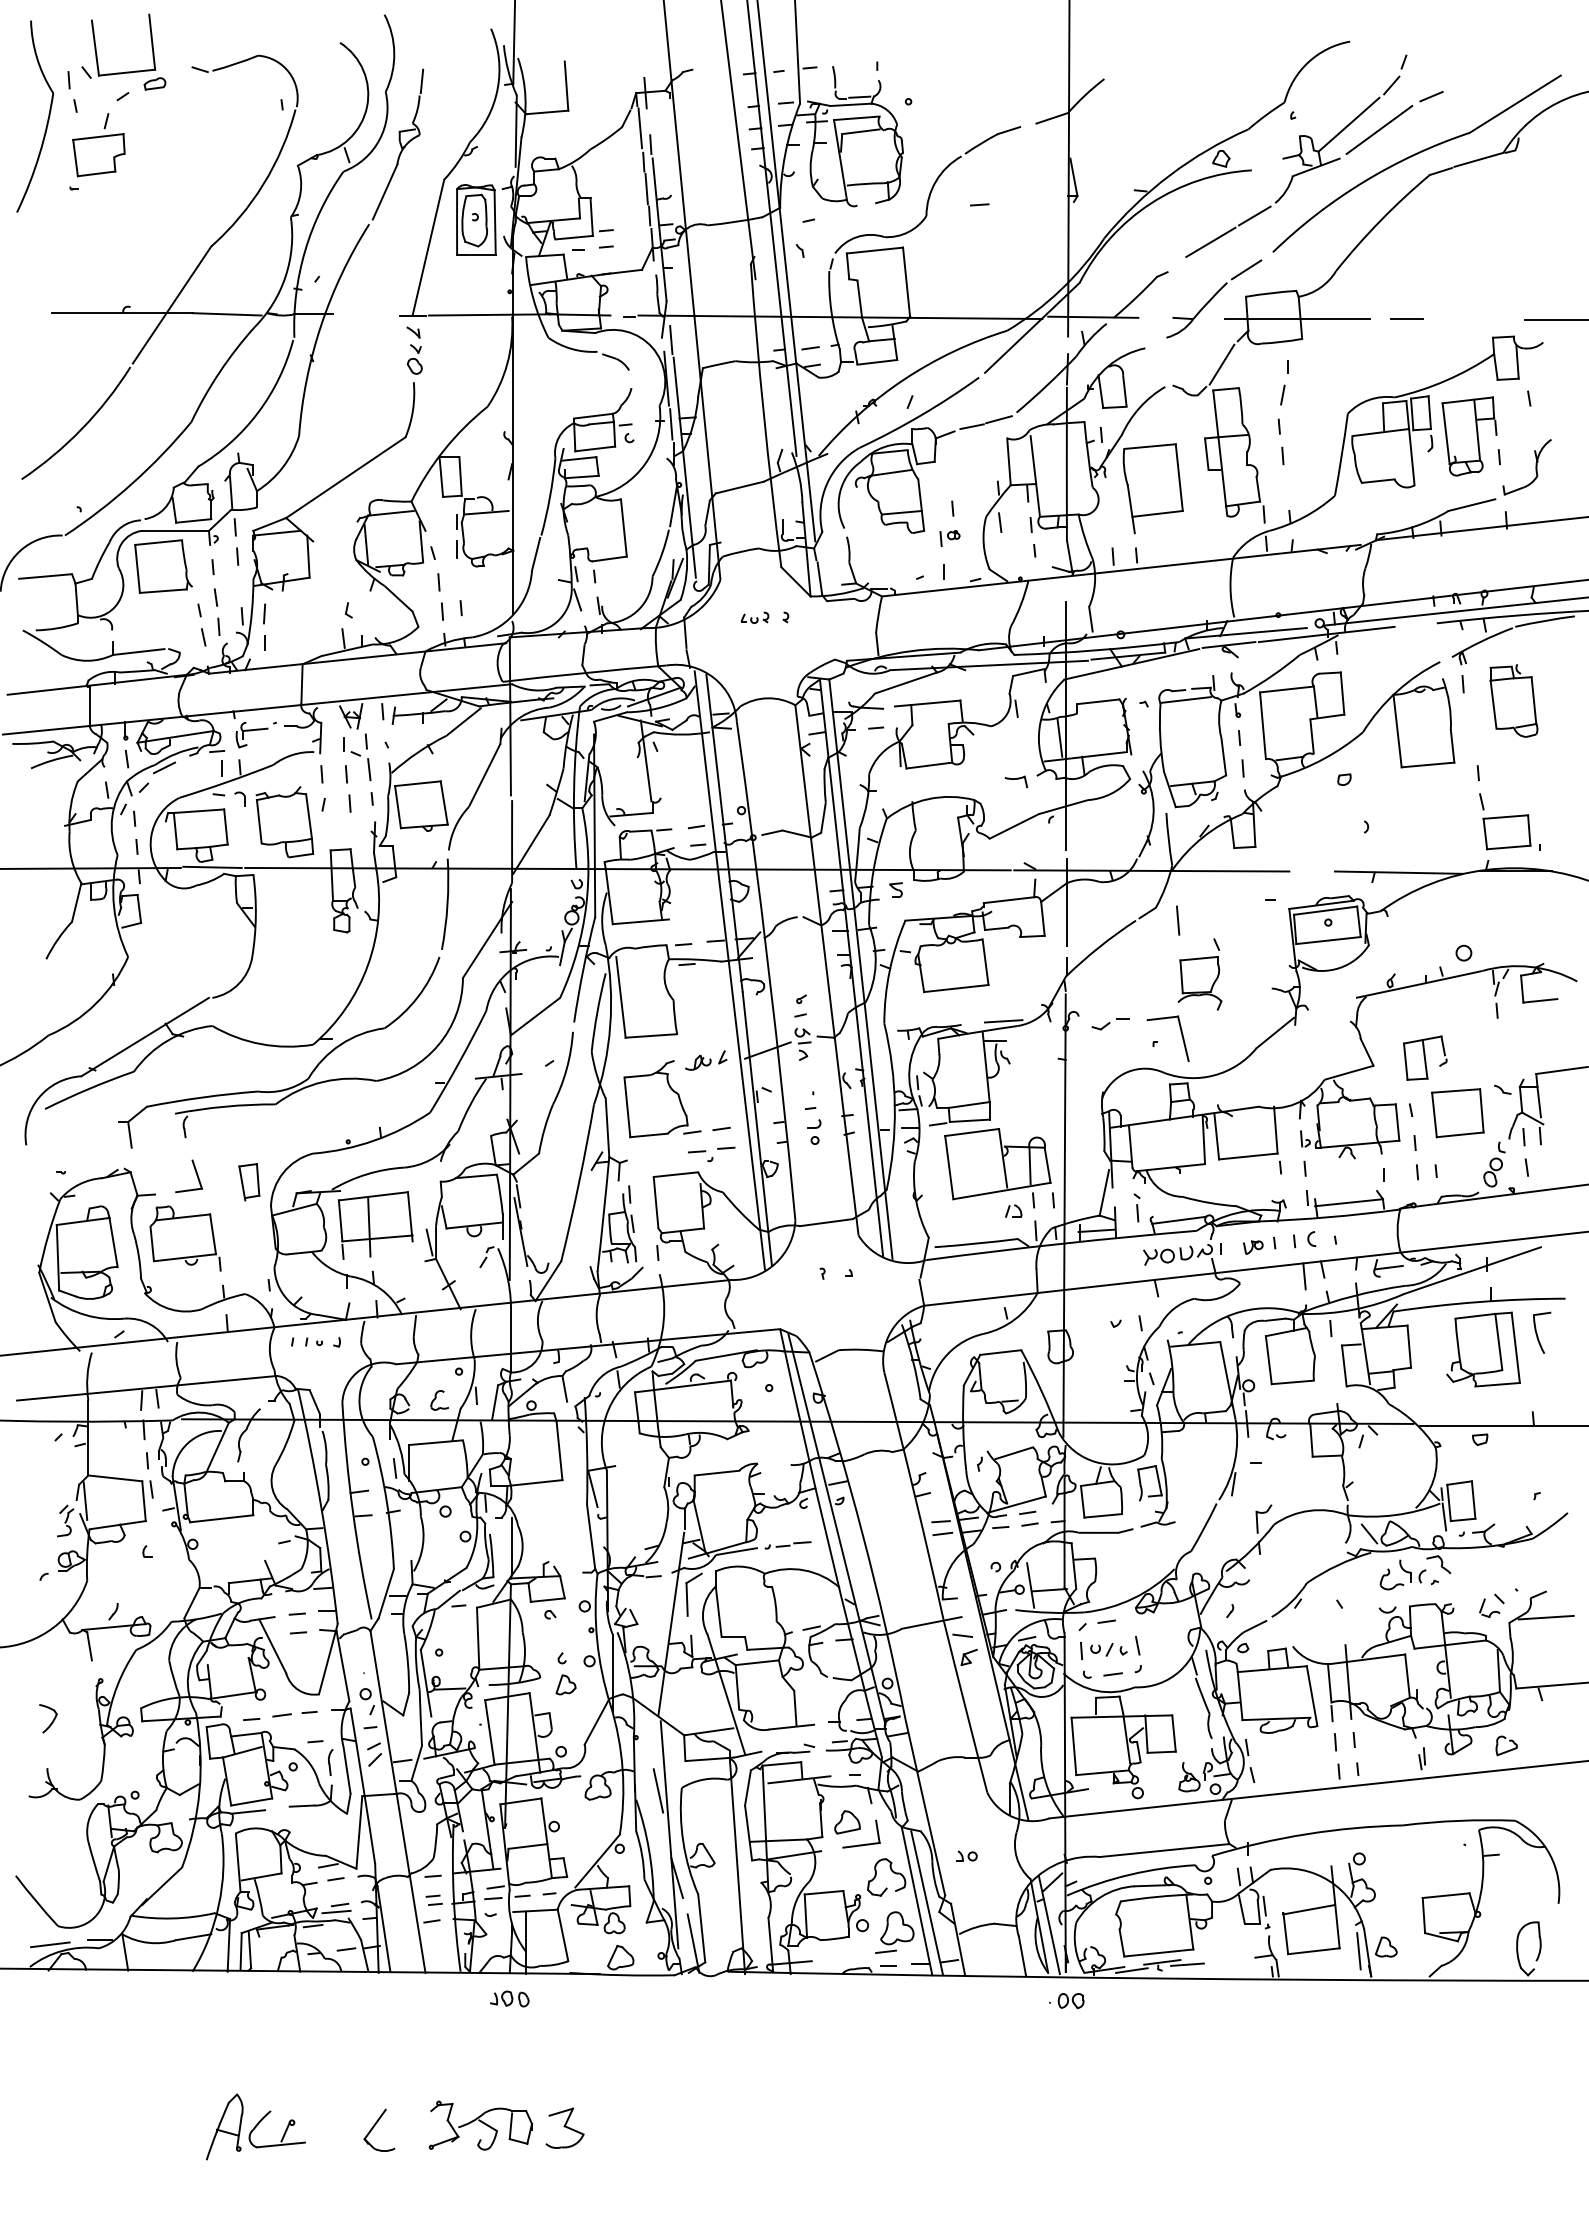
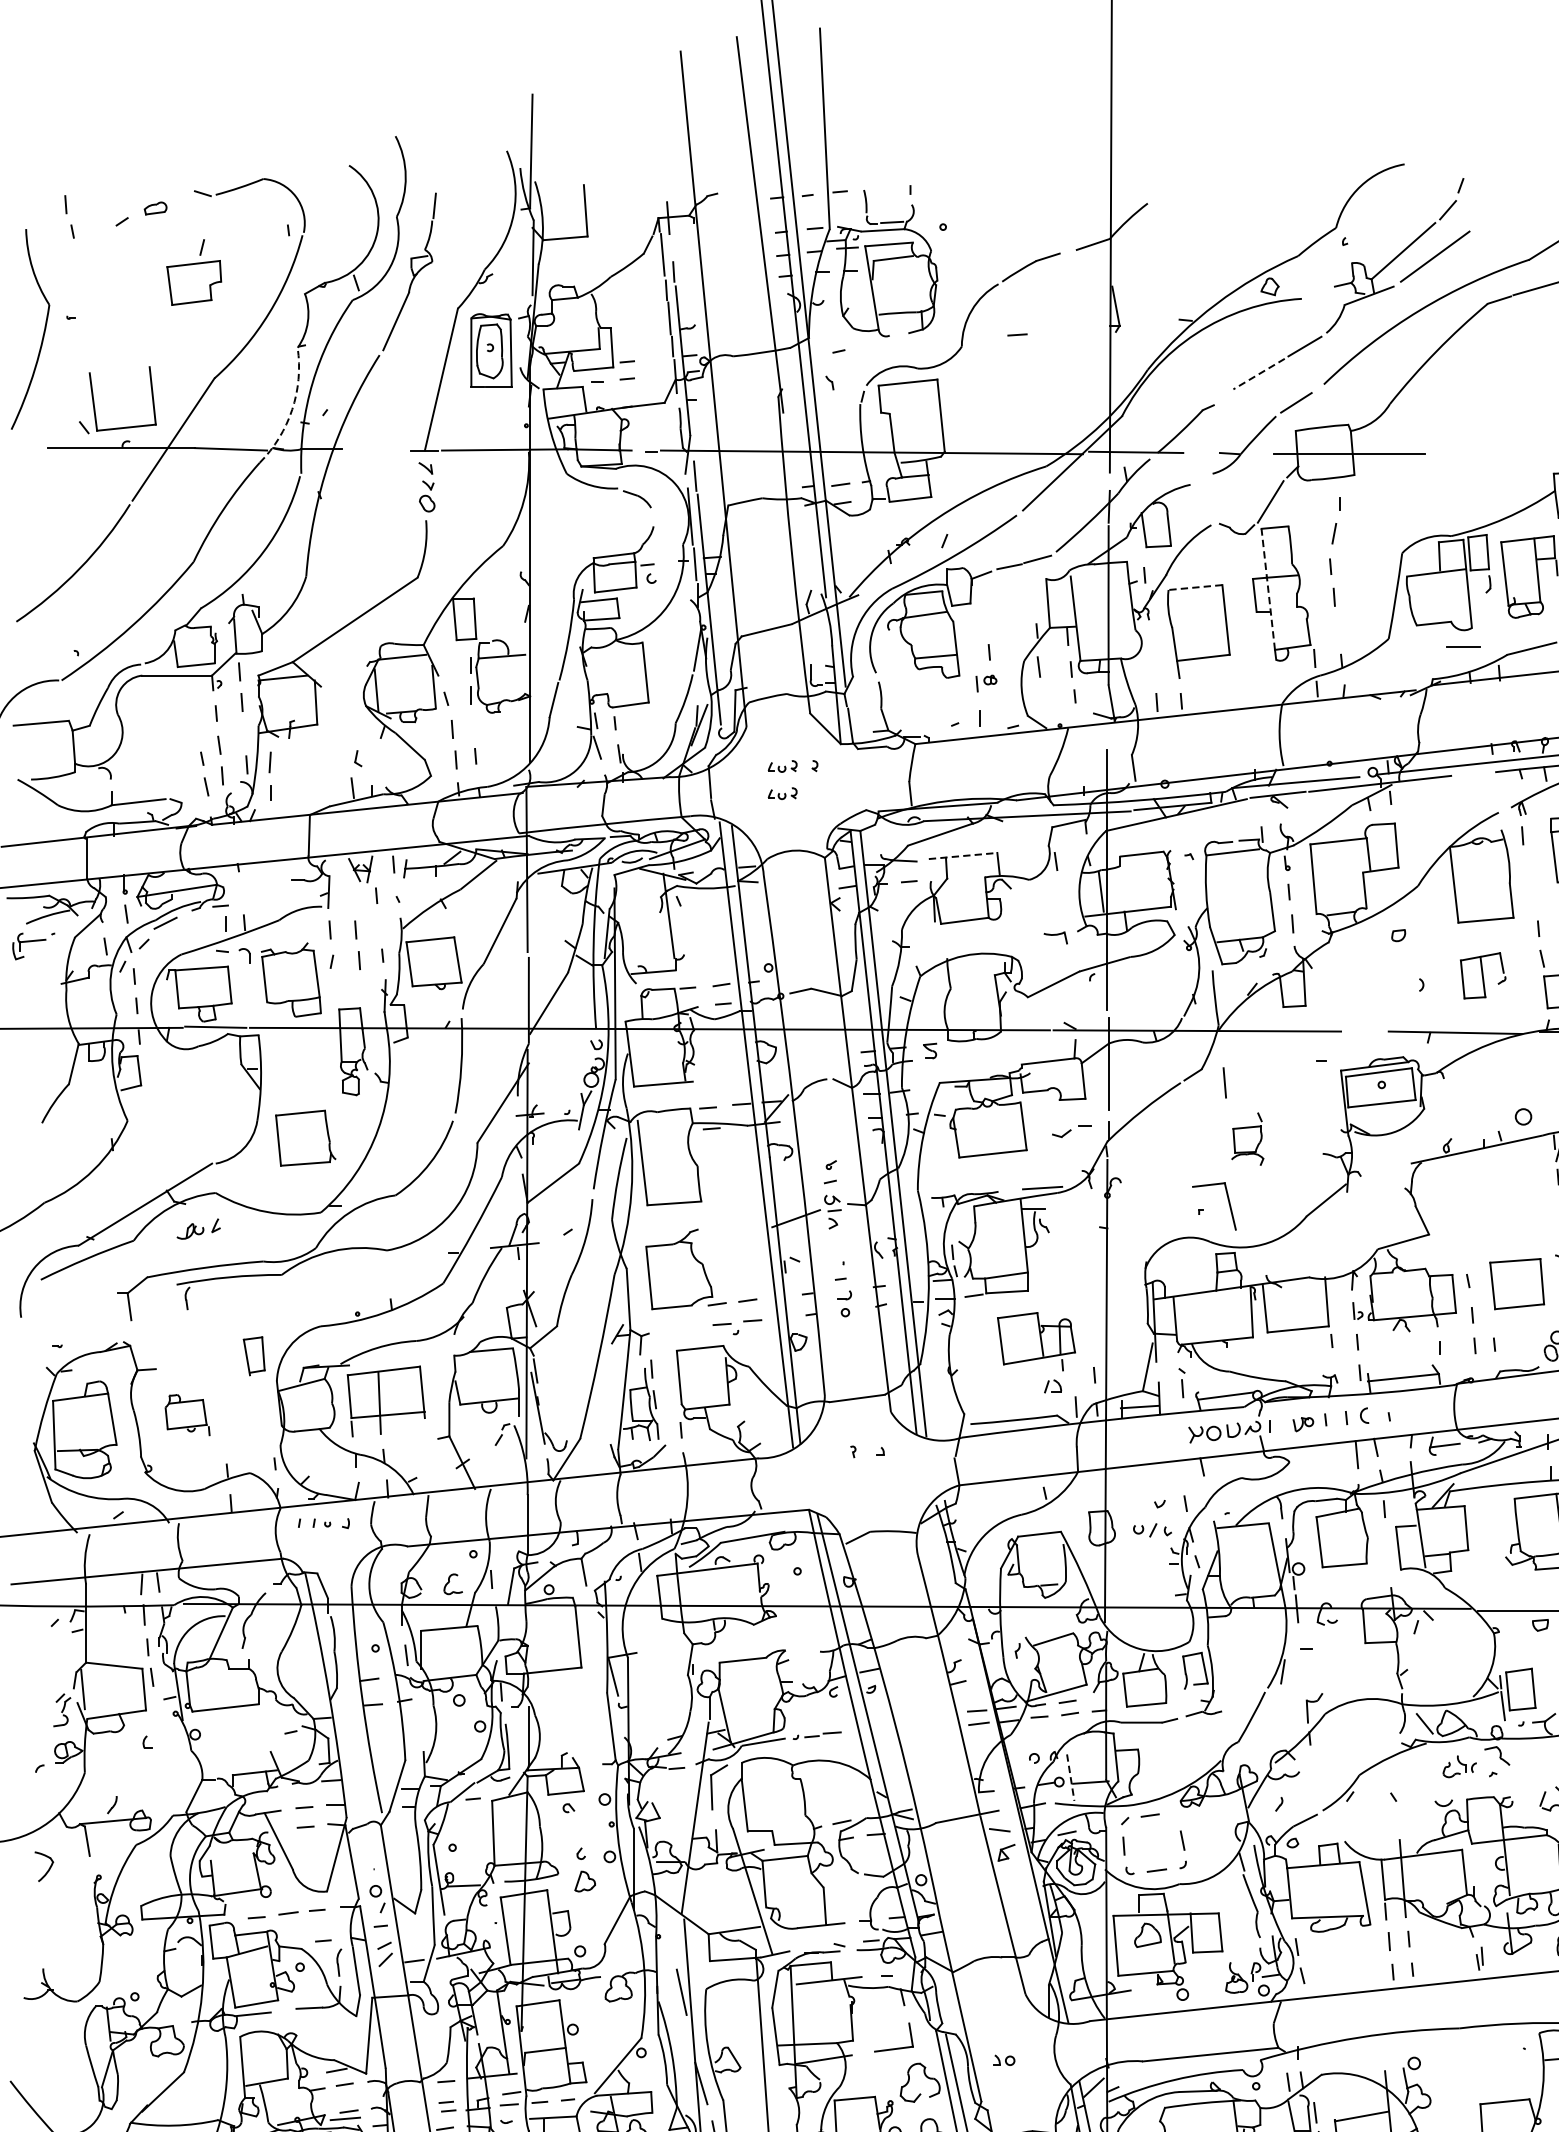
part: (96, 46) -> (94, 400), moved
line: (1431, 96) -> (1489, 221), removed
part: (47, 118) -> (43, 331), moved
part: (98, 145) -> (193, 272), moved
line: (1210, 242) -> (1258, 374), solid -> dashed
arc: (285, 276) -> (292, 409), solid -> dashed
line: (1406, 318) -> (1463, 645), moved
line: (1150, 446) -> (1195, 587), solid -> dashed
line: (1219, 447) -> (1268, 588), solid -> dashed
part: (163, 566) -> (305, 1138), moved
part: (754, 643) -> (782, 793), added
line: (927, 703) -> (962, 855), solid -> dashed
part: (255, 735) -> (32, 946), moved
part: (357, 759) -> (367, 914), removed
part: (1199, 974) -> (1247, 1139), size x0.7
part: (1110, 1024) -> (1071, 1131), moved
part: (1425, 1057) -> (1483, 975), moved
part: (706, 1060) -> (199, 1229), moved
part: (997, 1168) -> (1036, 1341), size x0.7
part: (195, 1173) -> (198, 1347), removed
part: (185, 1238) -> (187, 1415), size x0.6
line: (429, 1242) -> (442, 1419), removed
part: (1402, 1574) -> (1459, 1766), size x0.7
line: (1030, 1585) -> (1070, 1777), solid -> dashed
part: (1108, 1649) -> (1152, 1530), moved
part: (48, 1718) -> (44, 1866), moved
part: (847, 1822) -> (1147, 1935), moved

